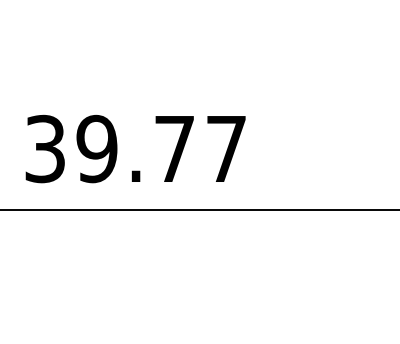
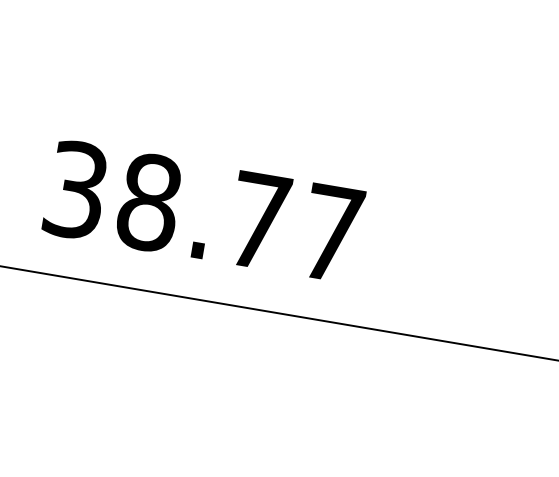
text: (96, 149) -> (148, 203), 39.77 -> 38.77

